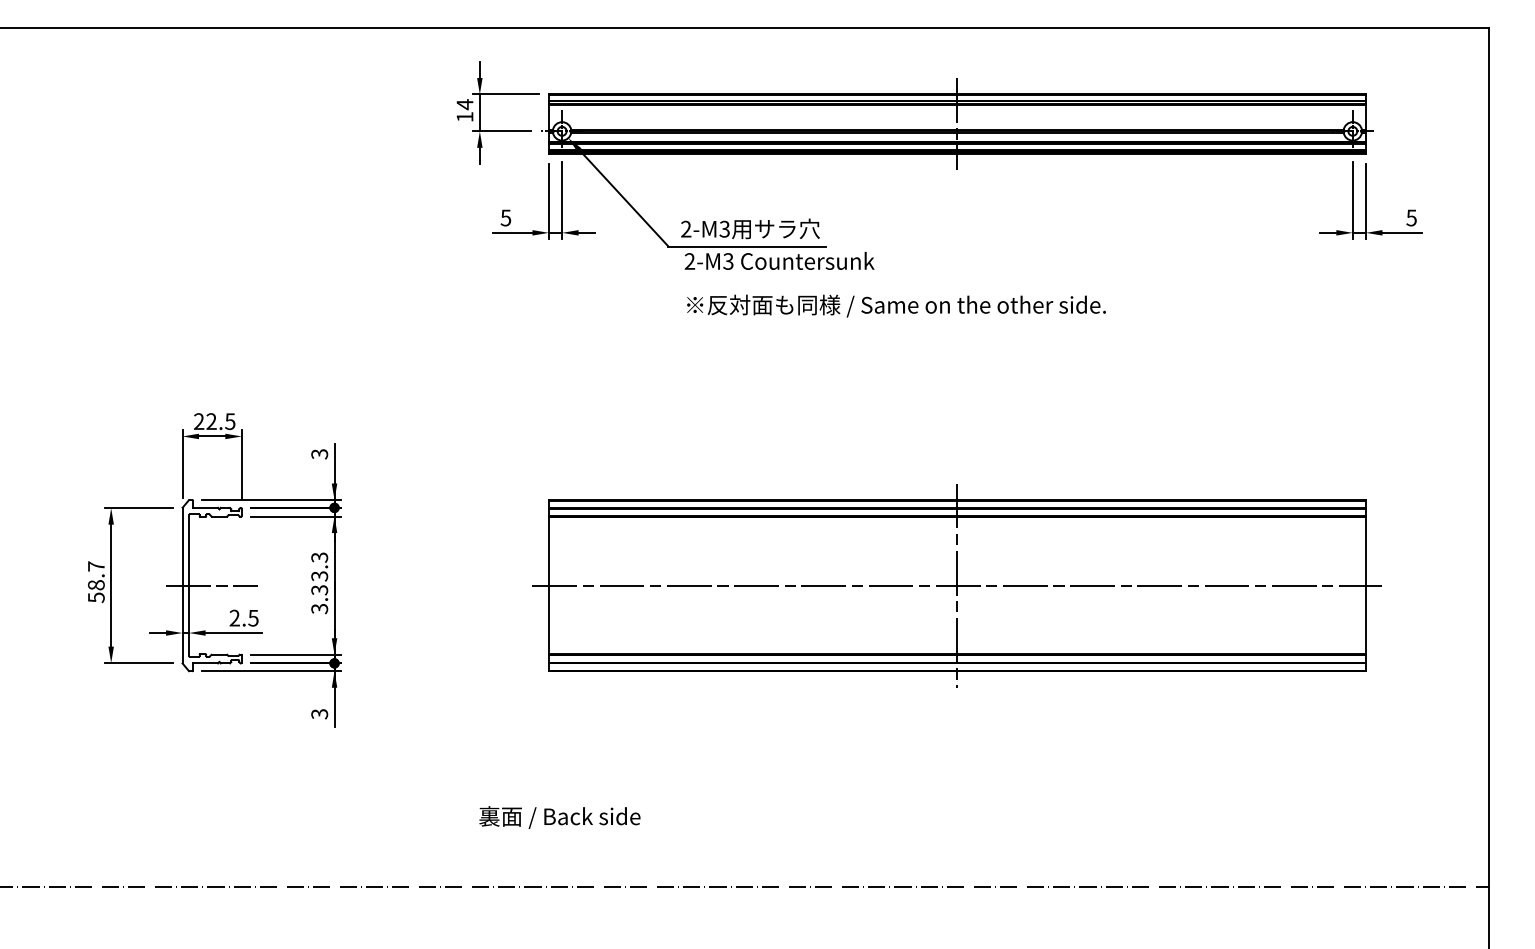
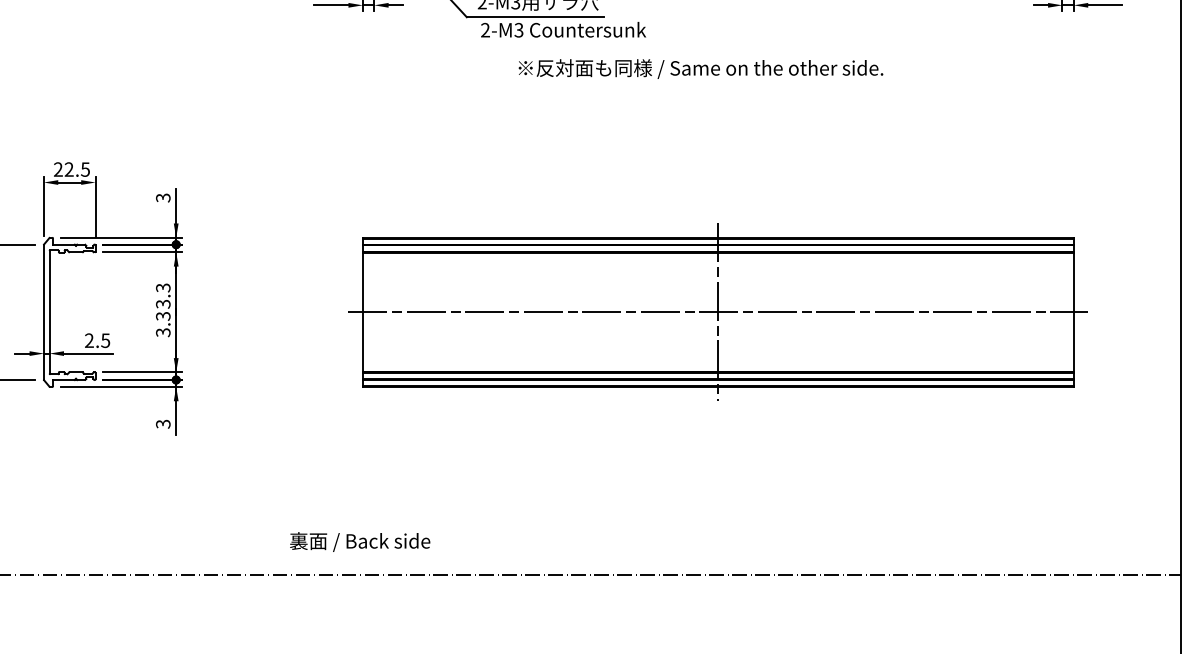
text: (896, 305) -> (700, 68), moved
line: (212, 585) -> (69, 312), removed
text: (559, 817) -> (359, 541), moved

